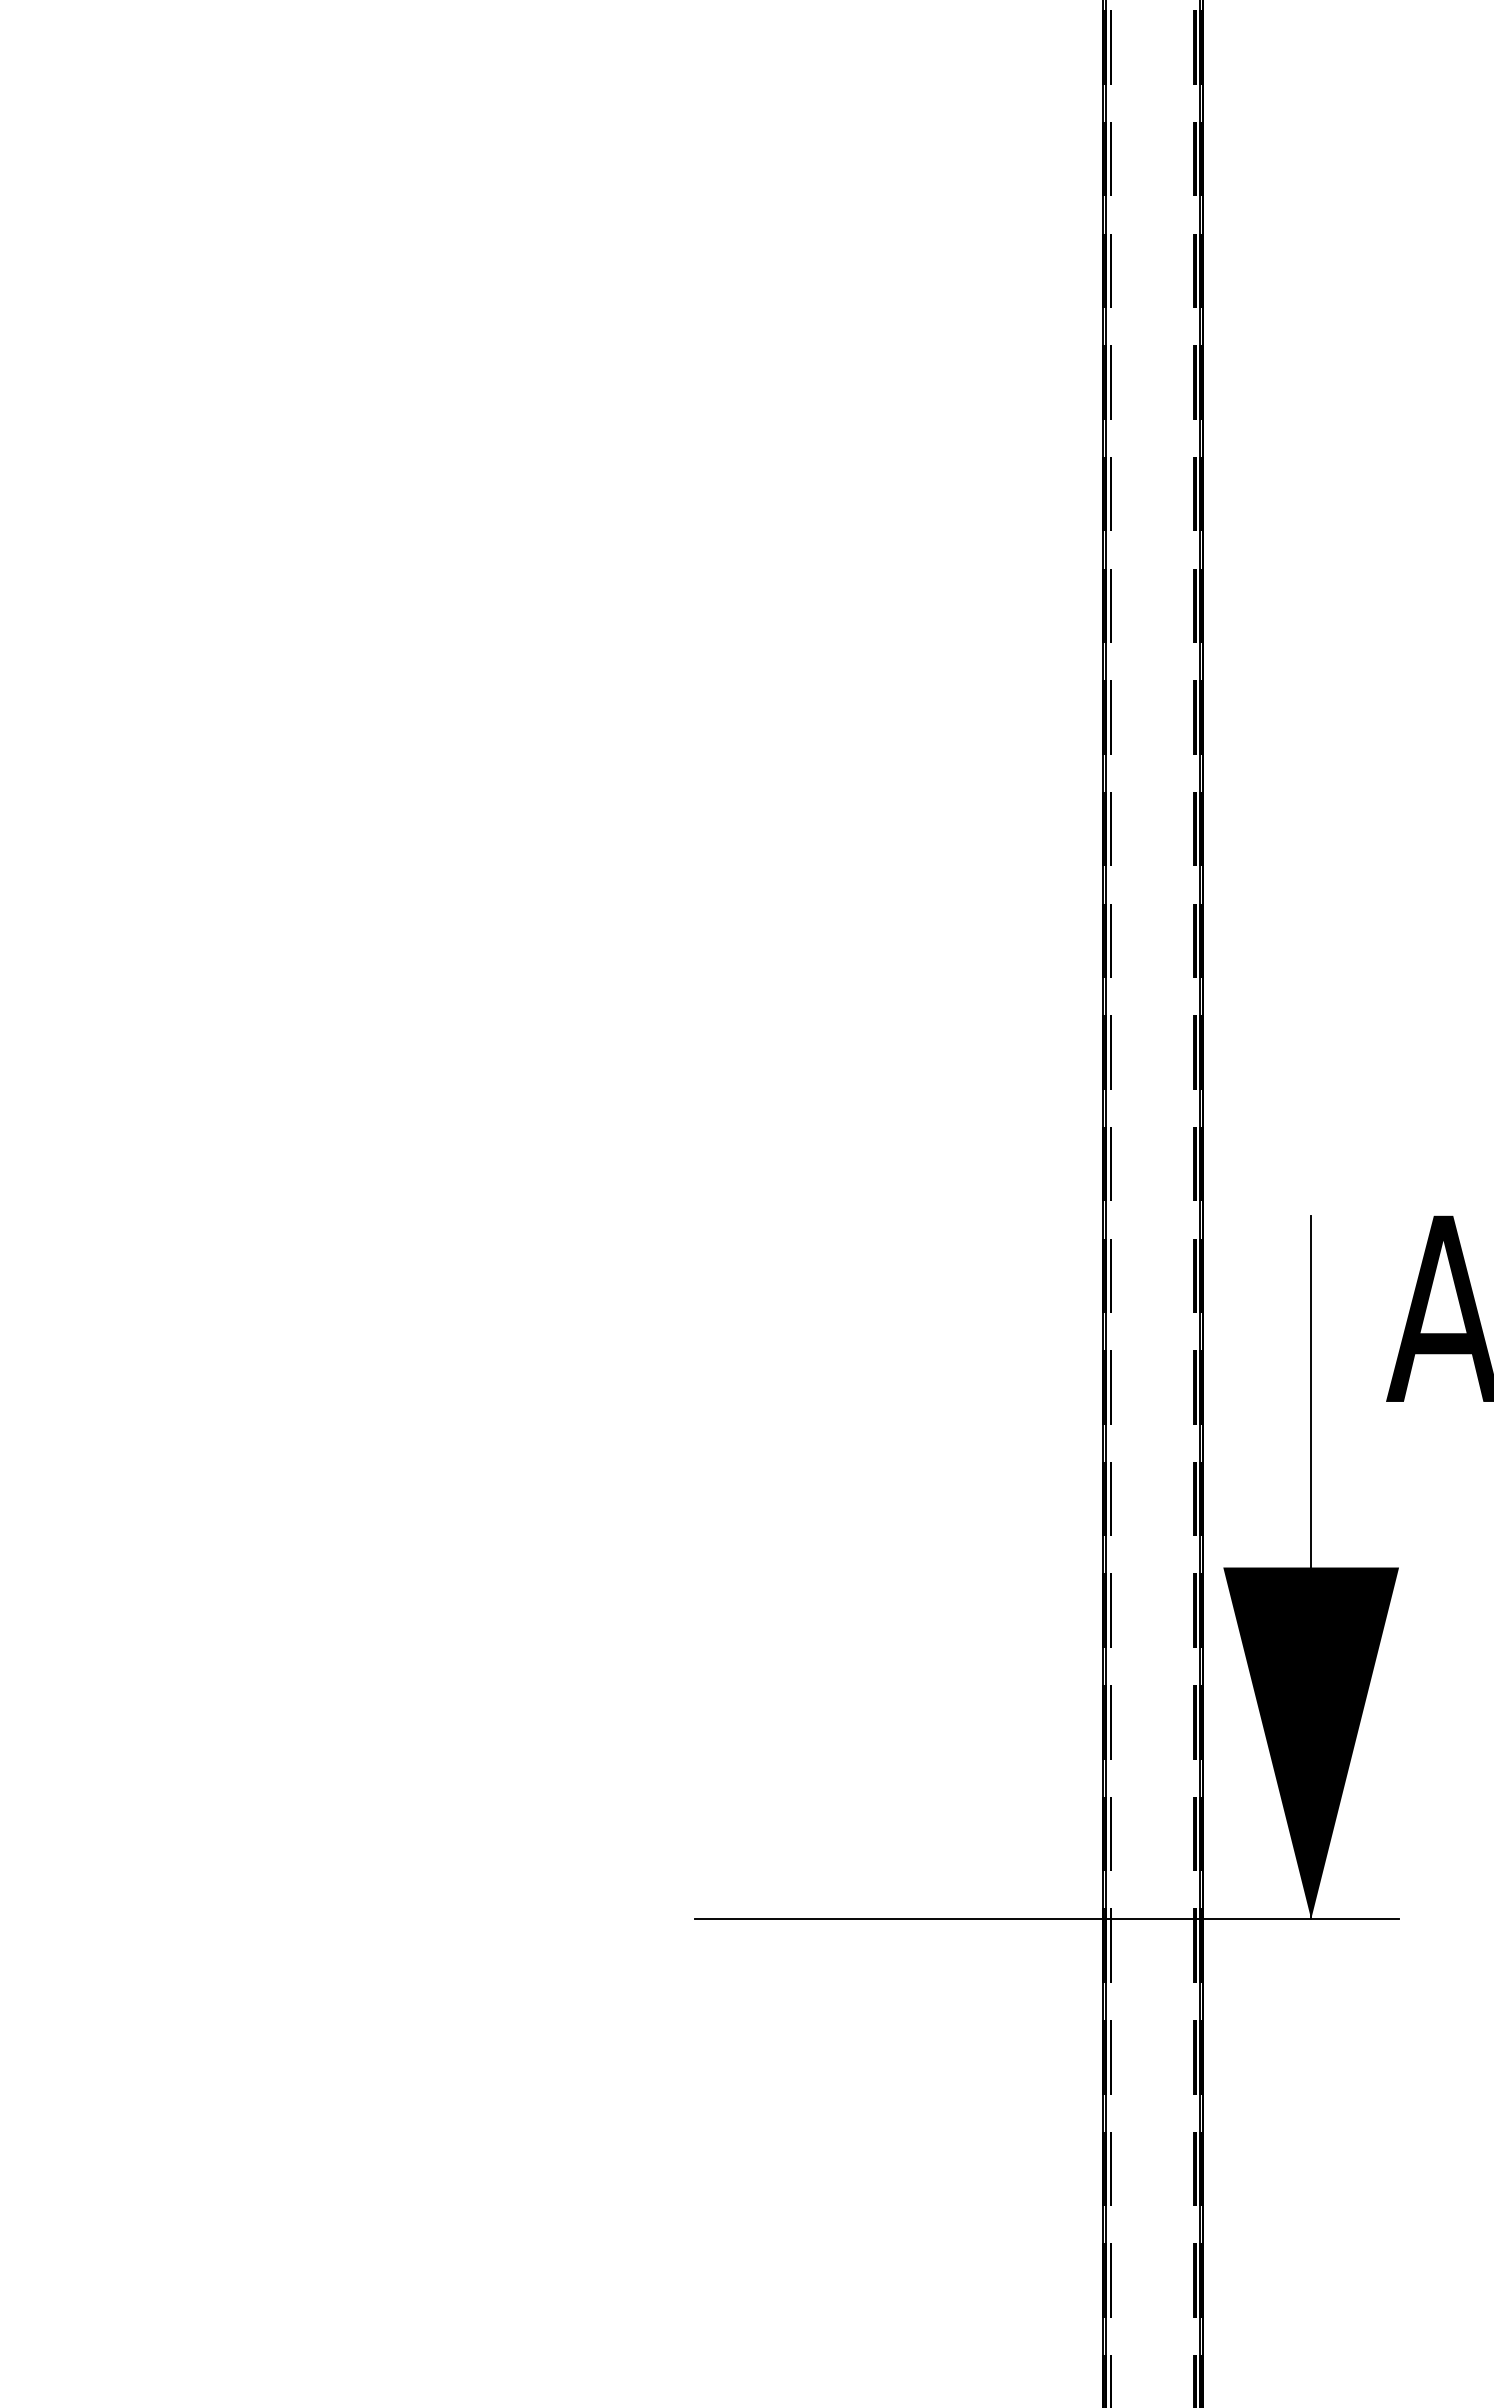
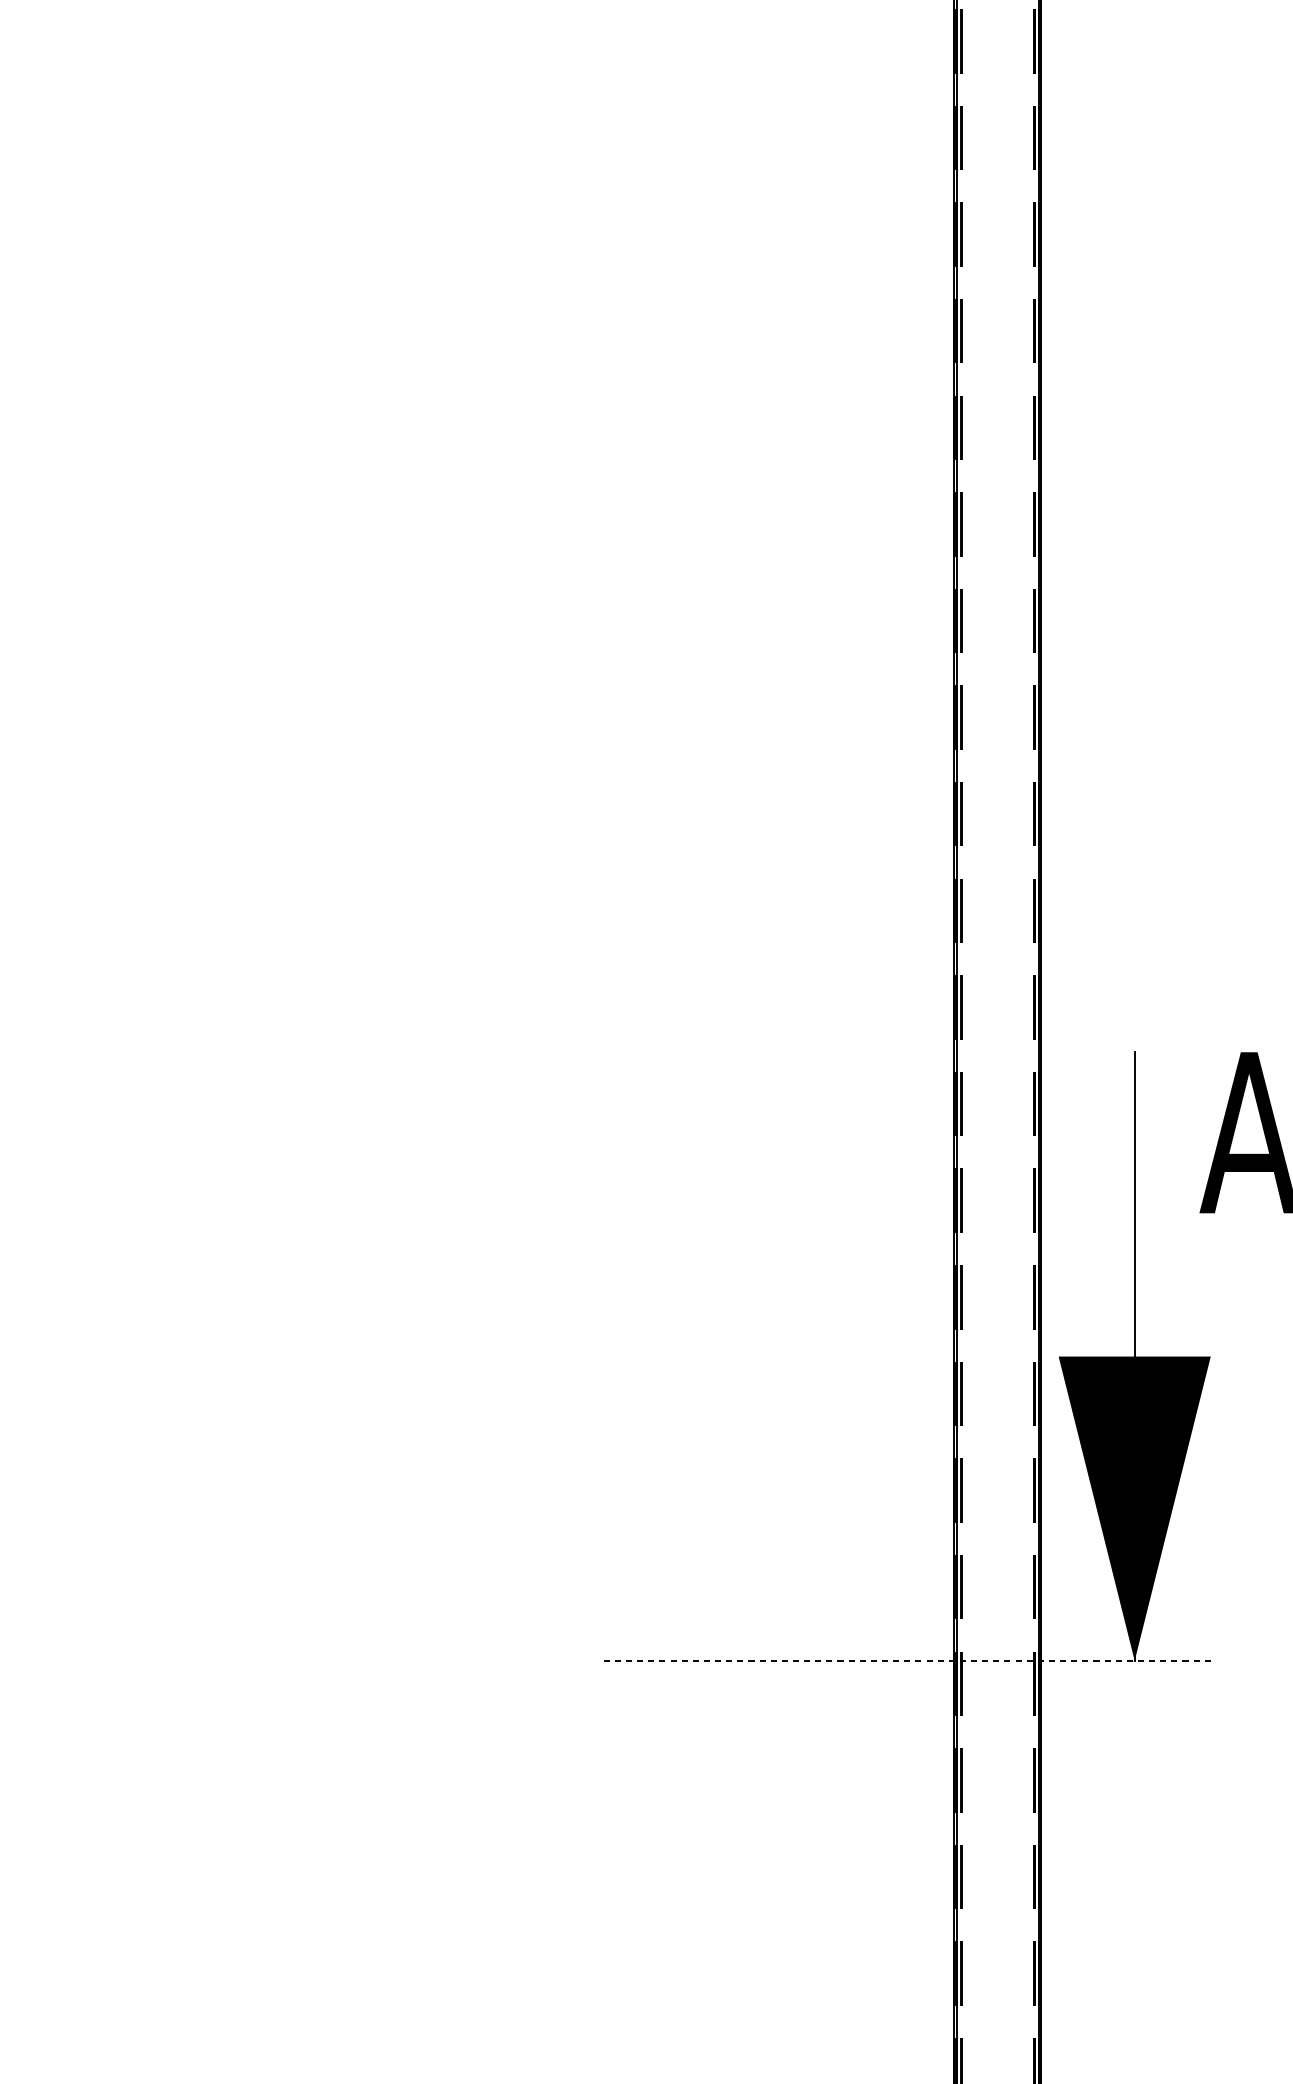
line: (1047, 1919) -> (906, 1661), solid -> dashed

